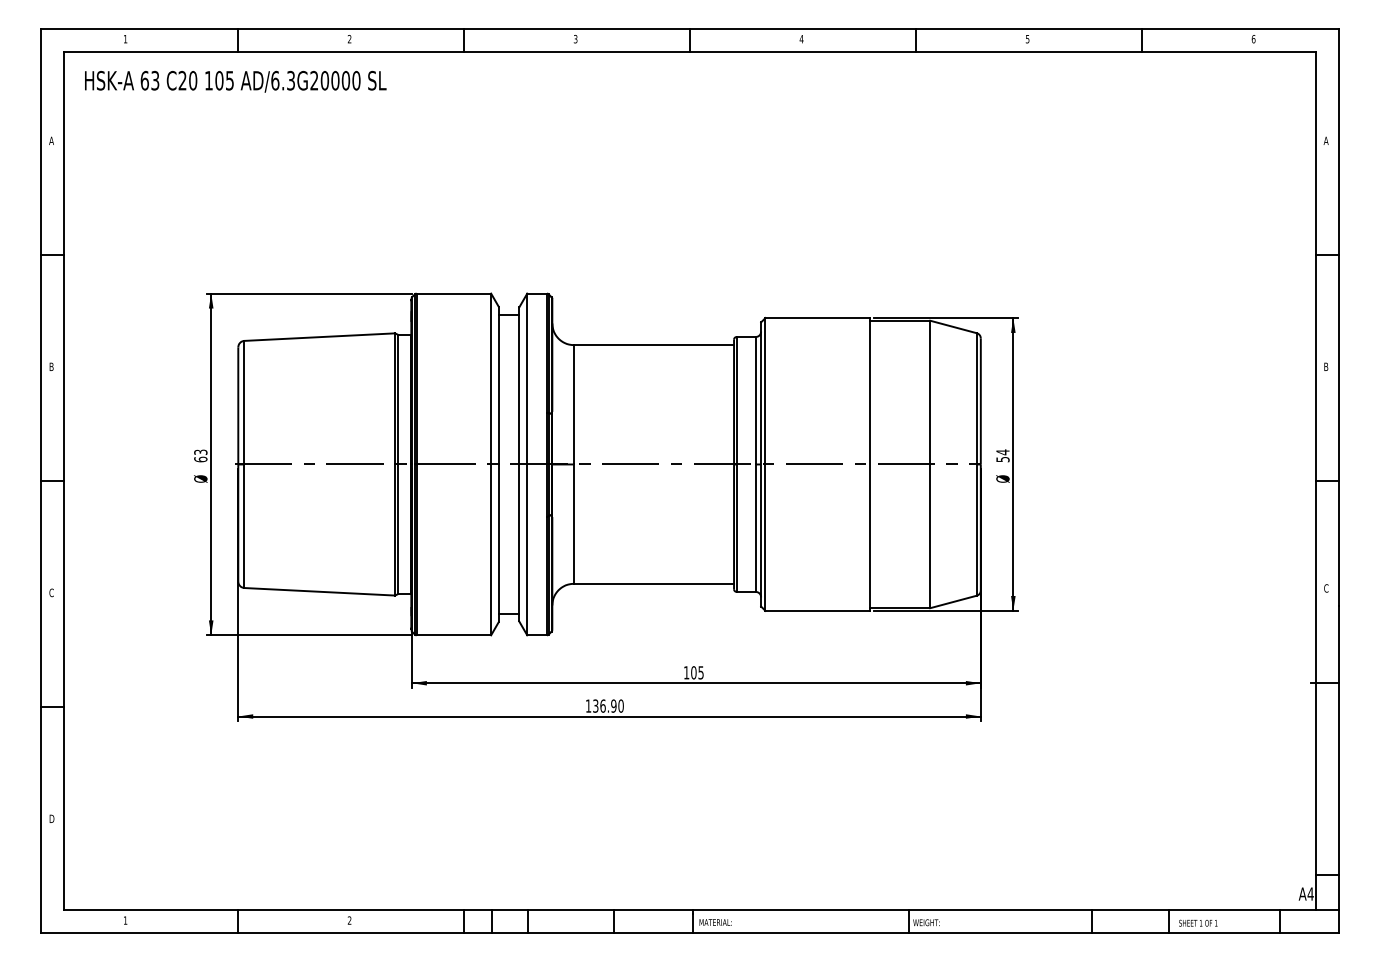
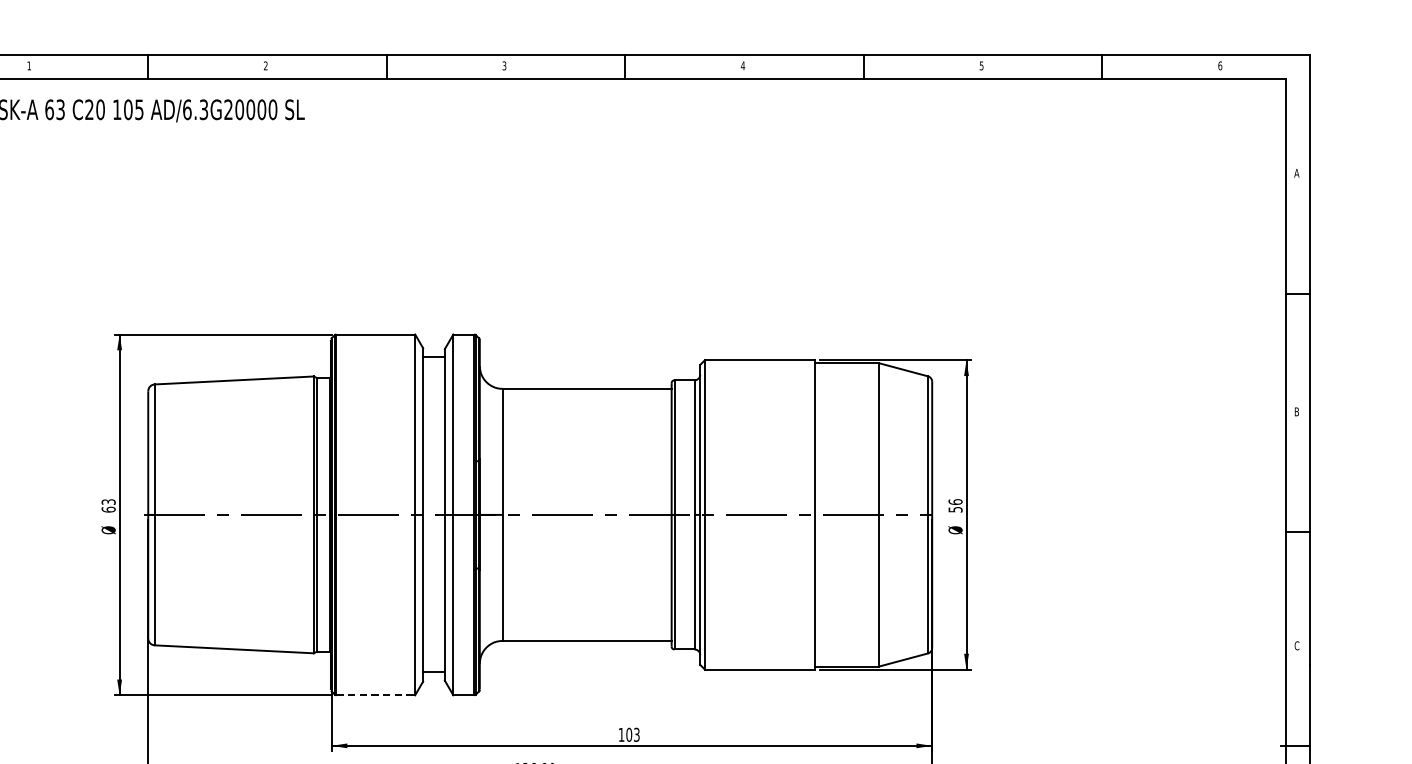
text: (1002, 452) -> (955, 502), 54 -> 56
line: (454, 635) -> (376, 695), solid -> dashed
text: (700, 671) -> (636, 733), 105 -> 103

